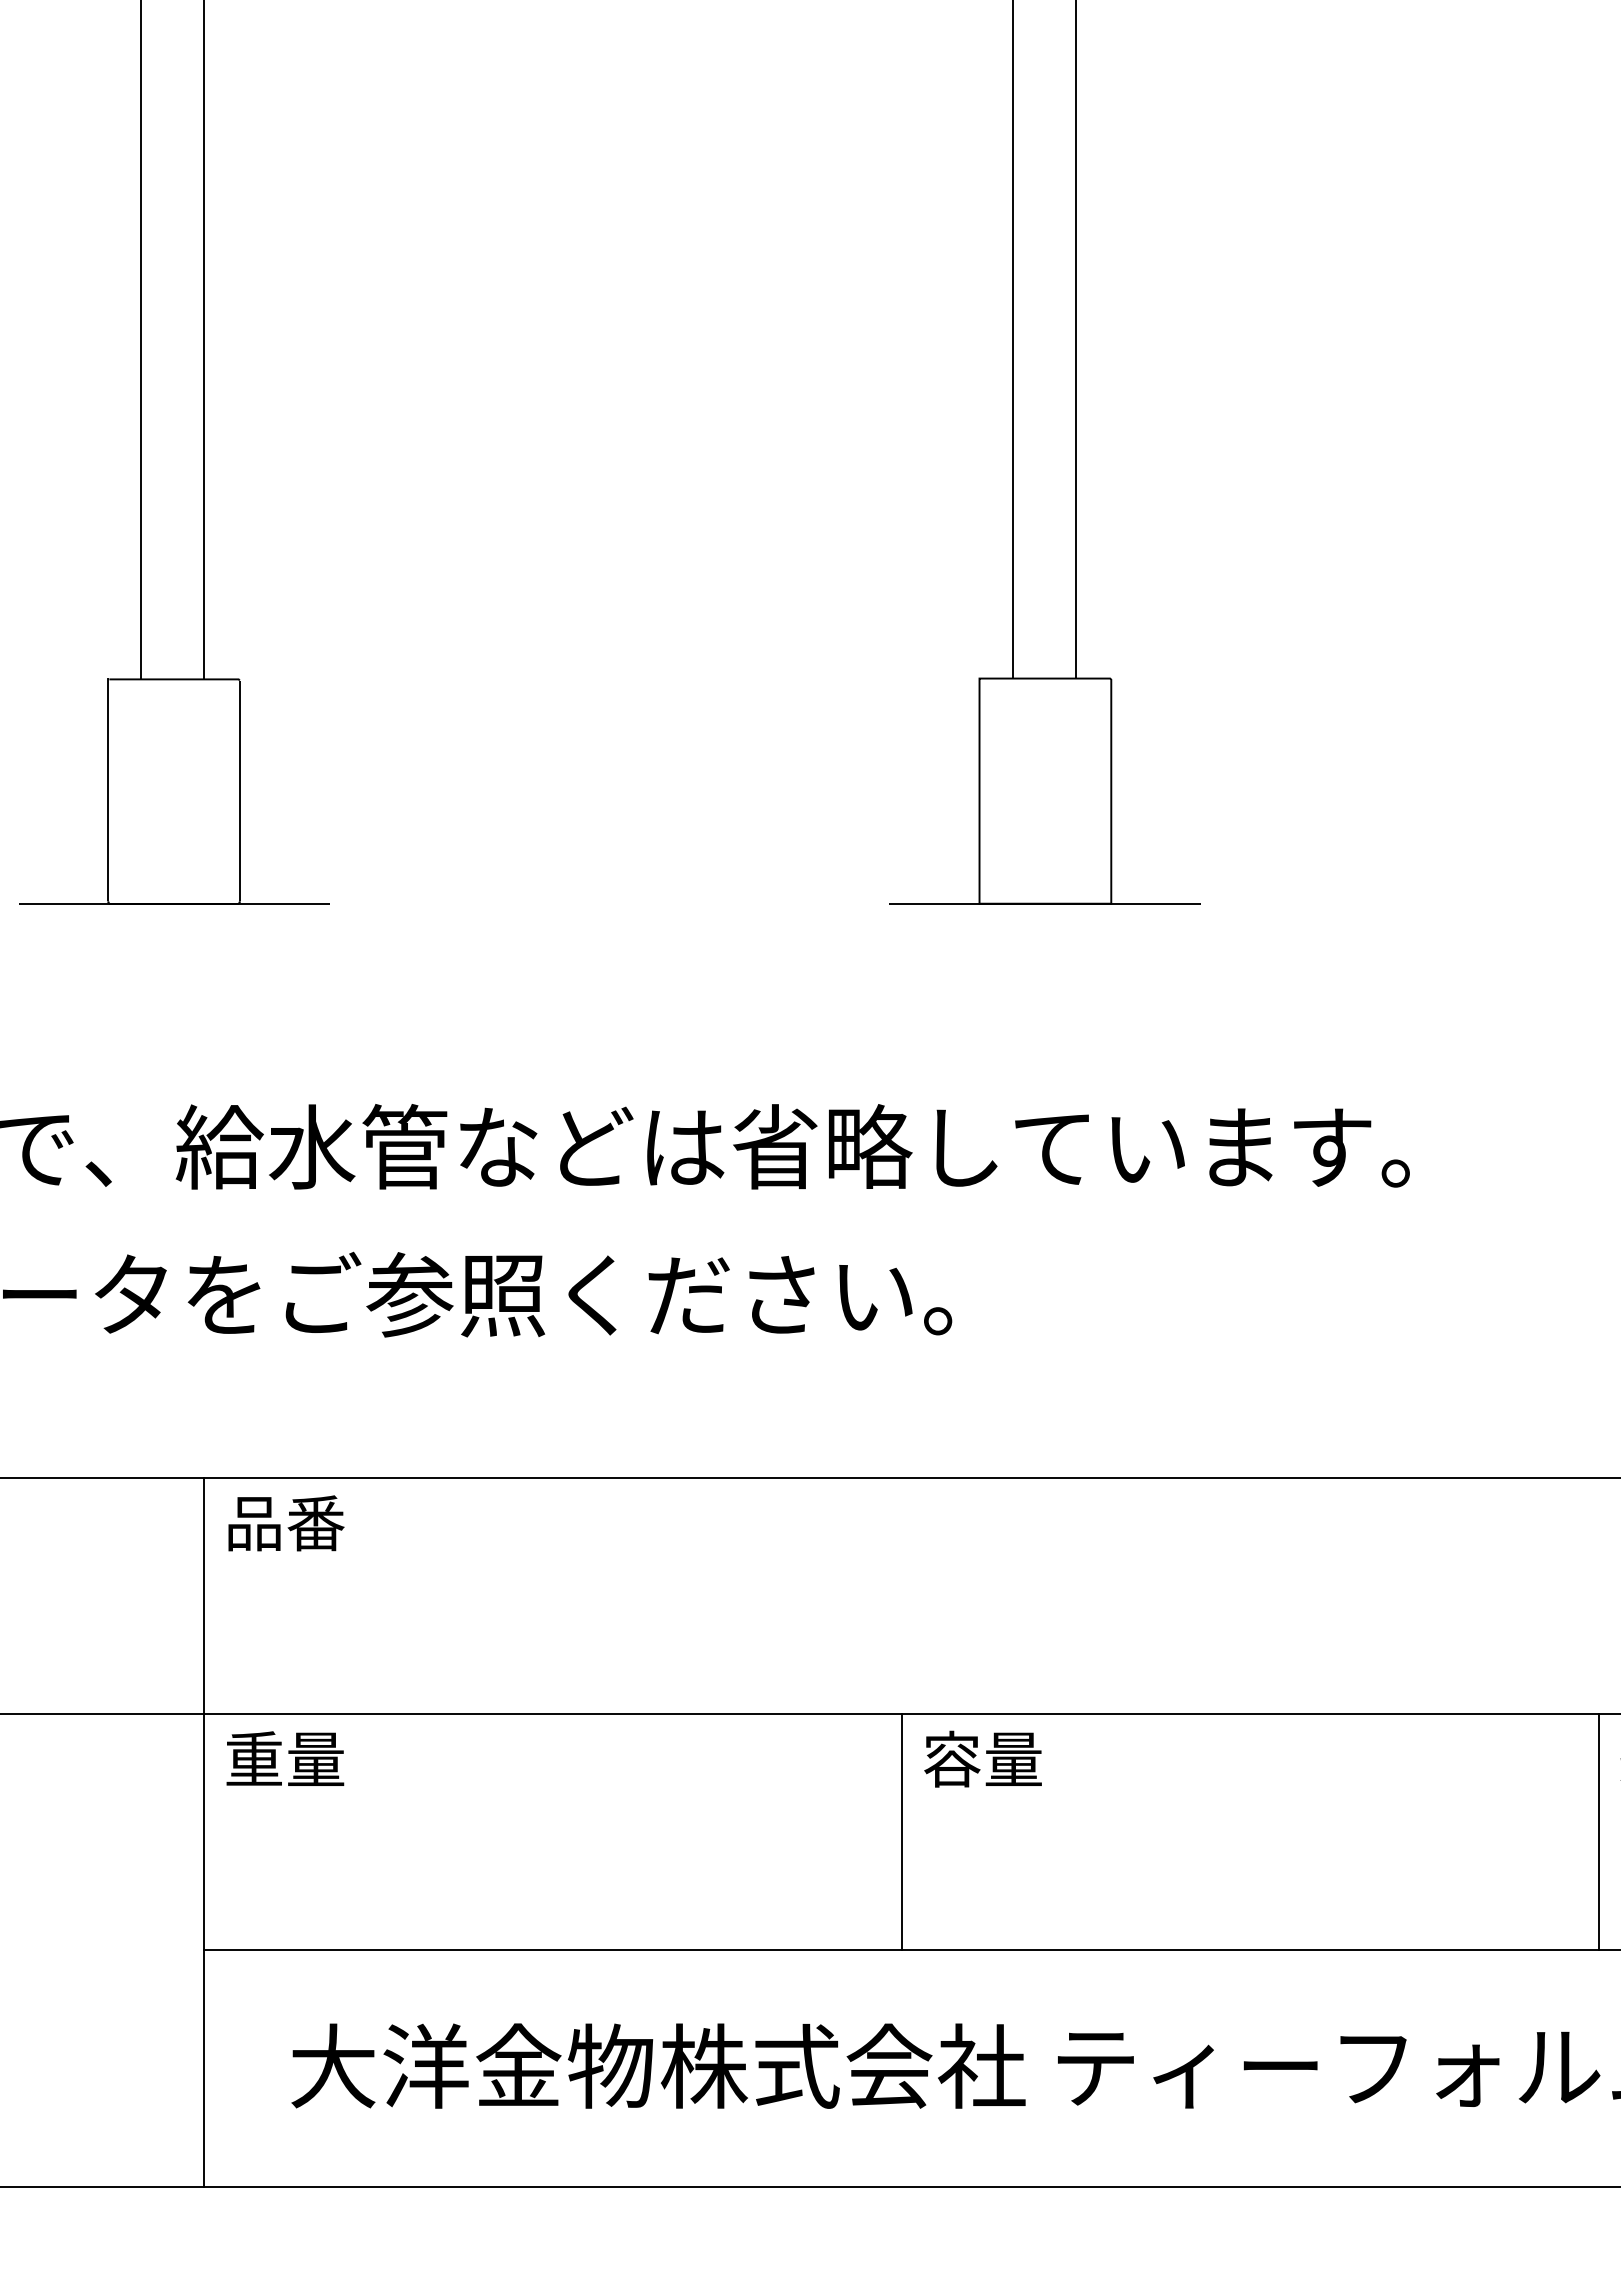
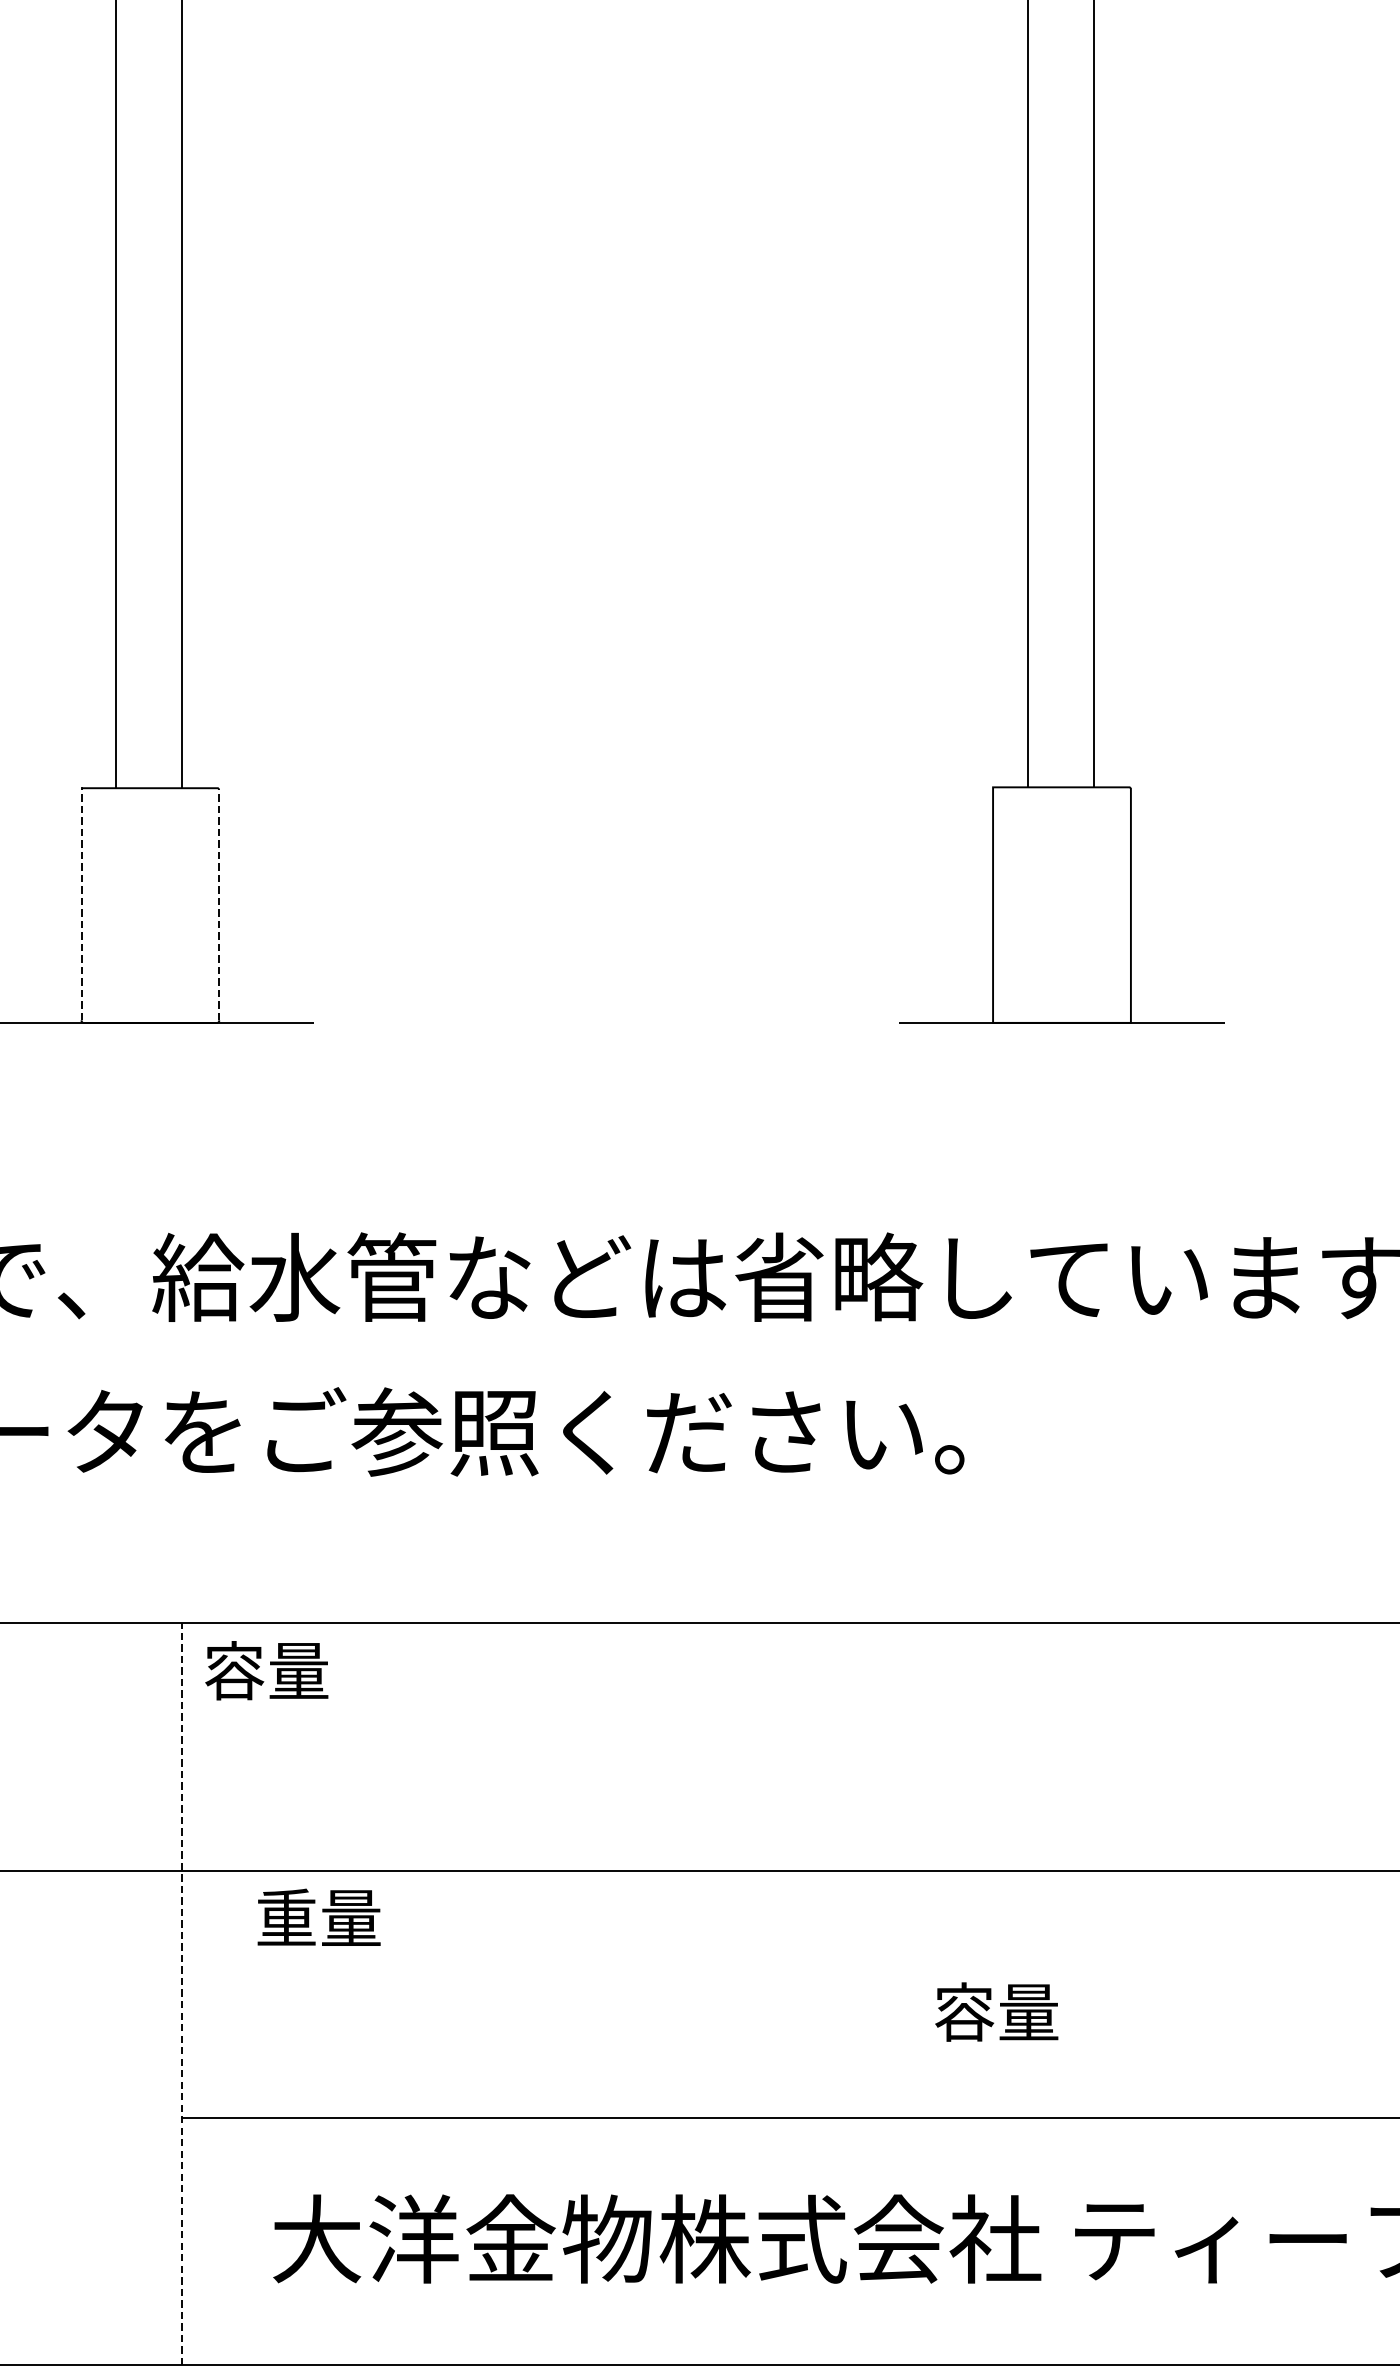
line: (108, 790) -> (81, 904), solid -> dashed
line: (239, 790) -> (218, 904), solid -> dashed
text: (285, 1522) -> (266, 1670), 品番 -> 容量
text: (285, 1758) -> (319, 1917), moved
text: (982, 1758) -> (996, 2011), moved
line: (203, 1831) -> (181, 1993), solid -> dashed
line: (901, 1832) -> (911, 1994), removed

